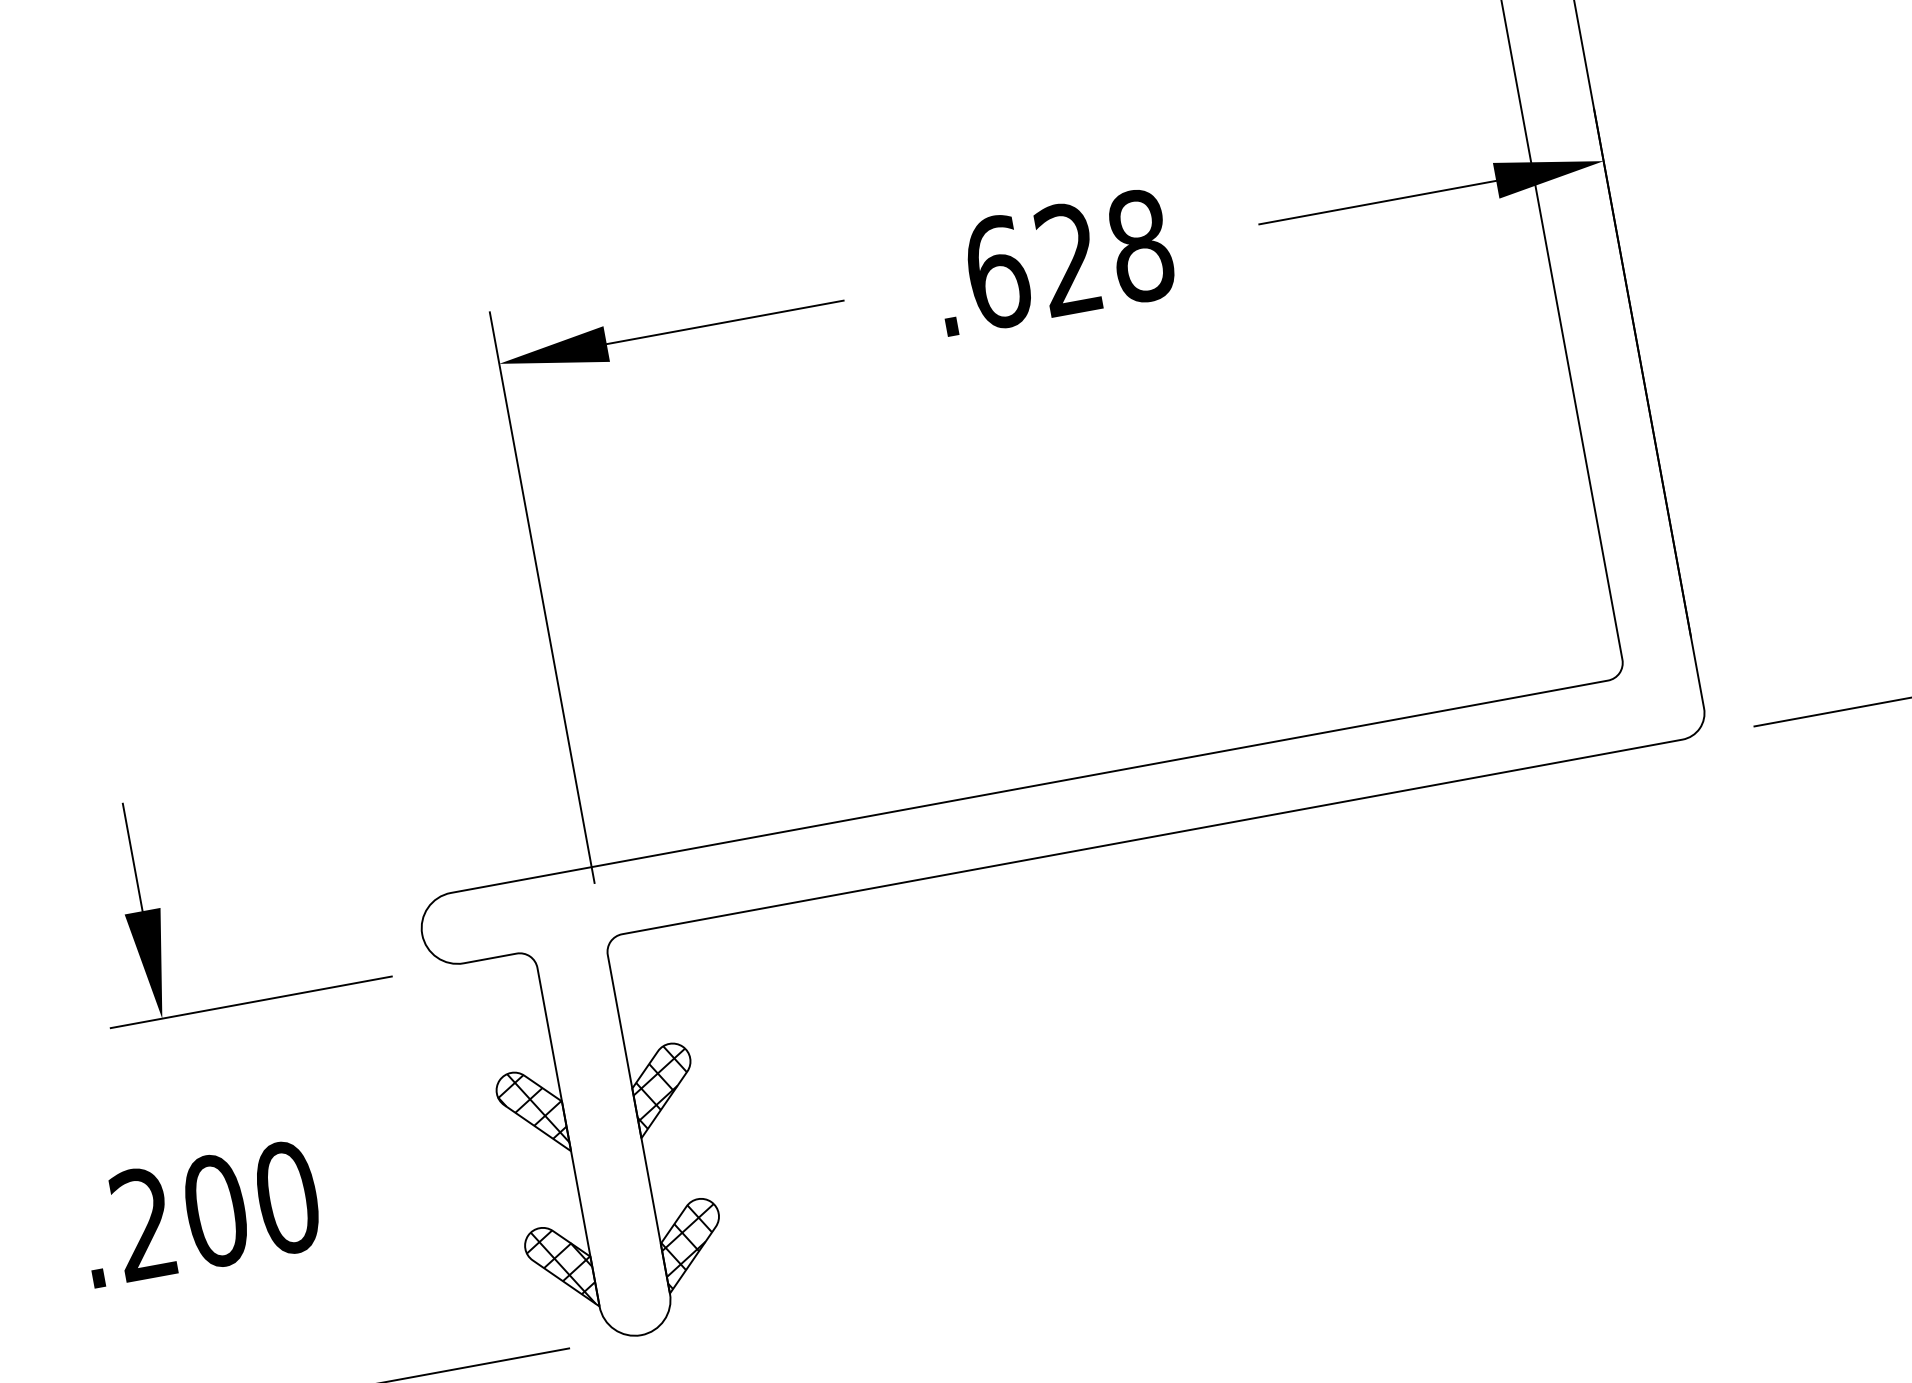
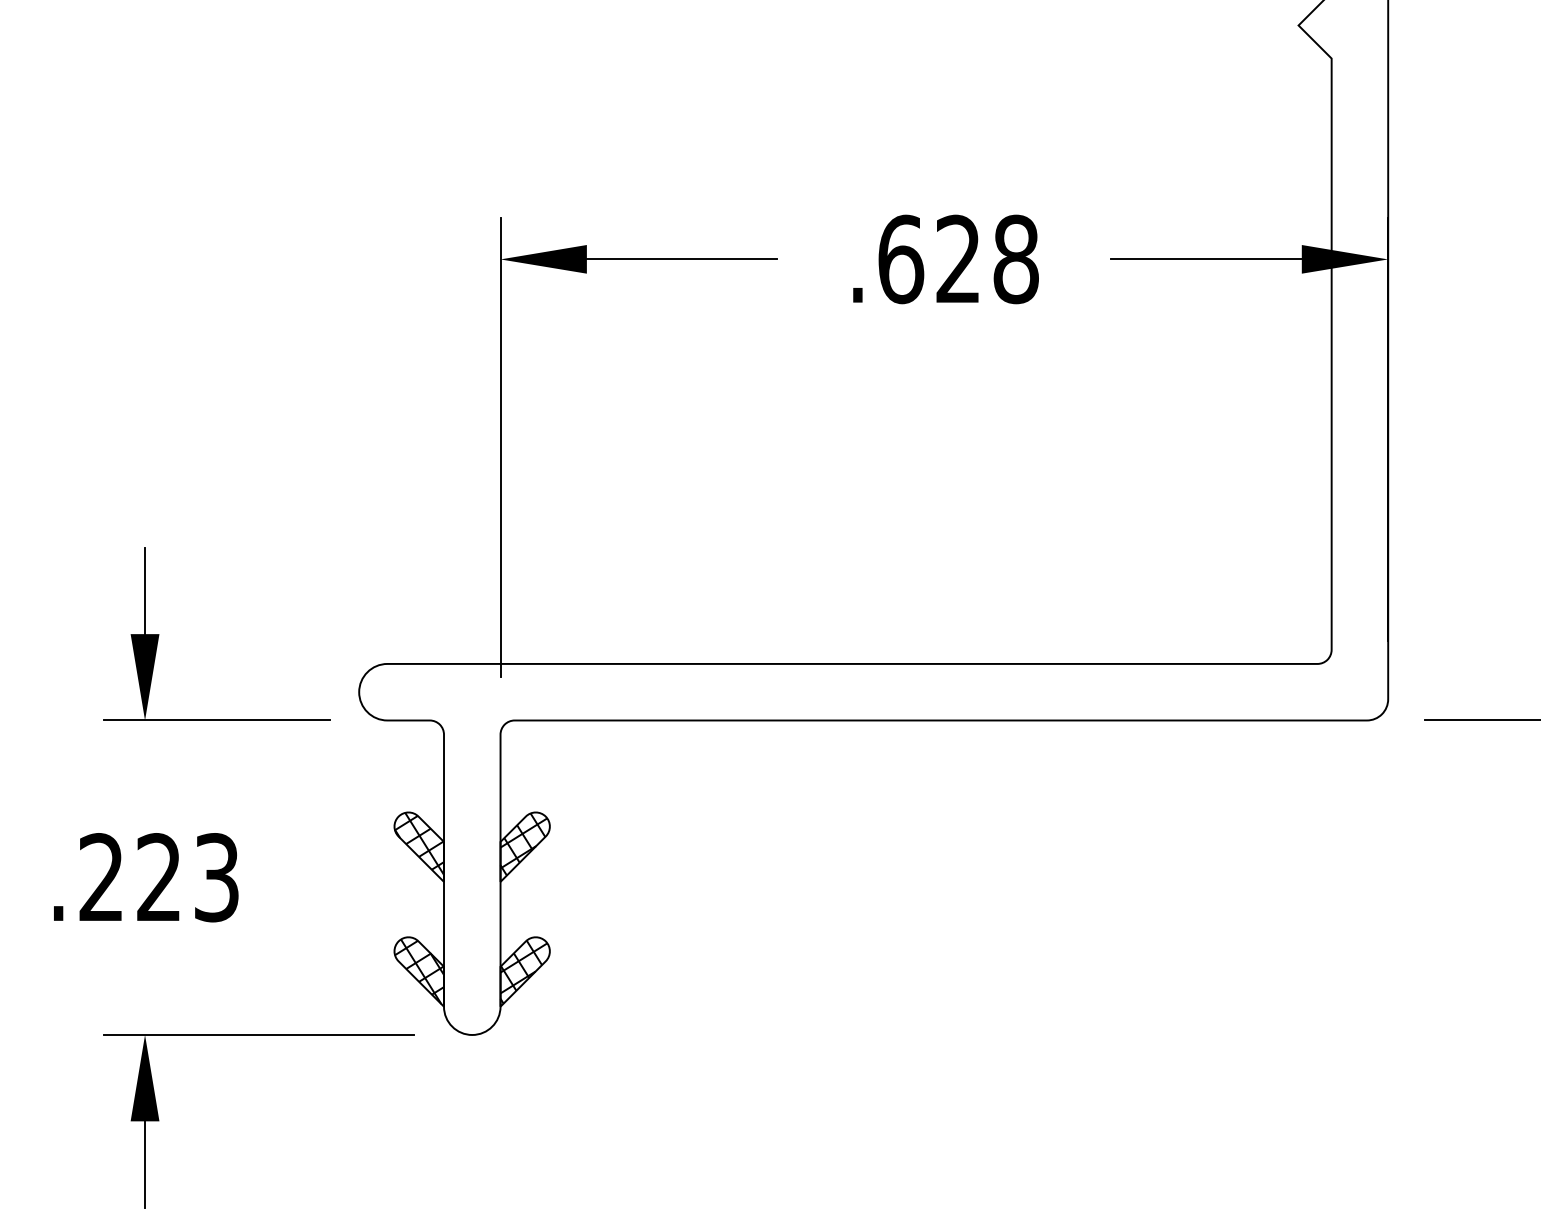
text: (250, 1204) -> (187, 877), .200 -> .223

